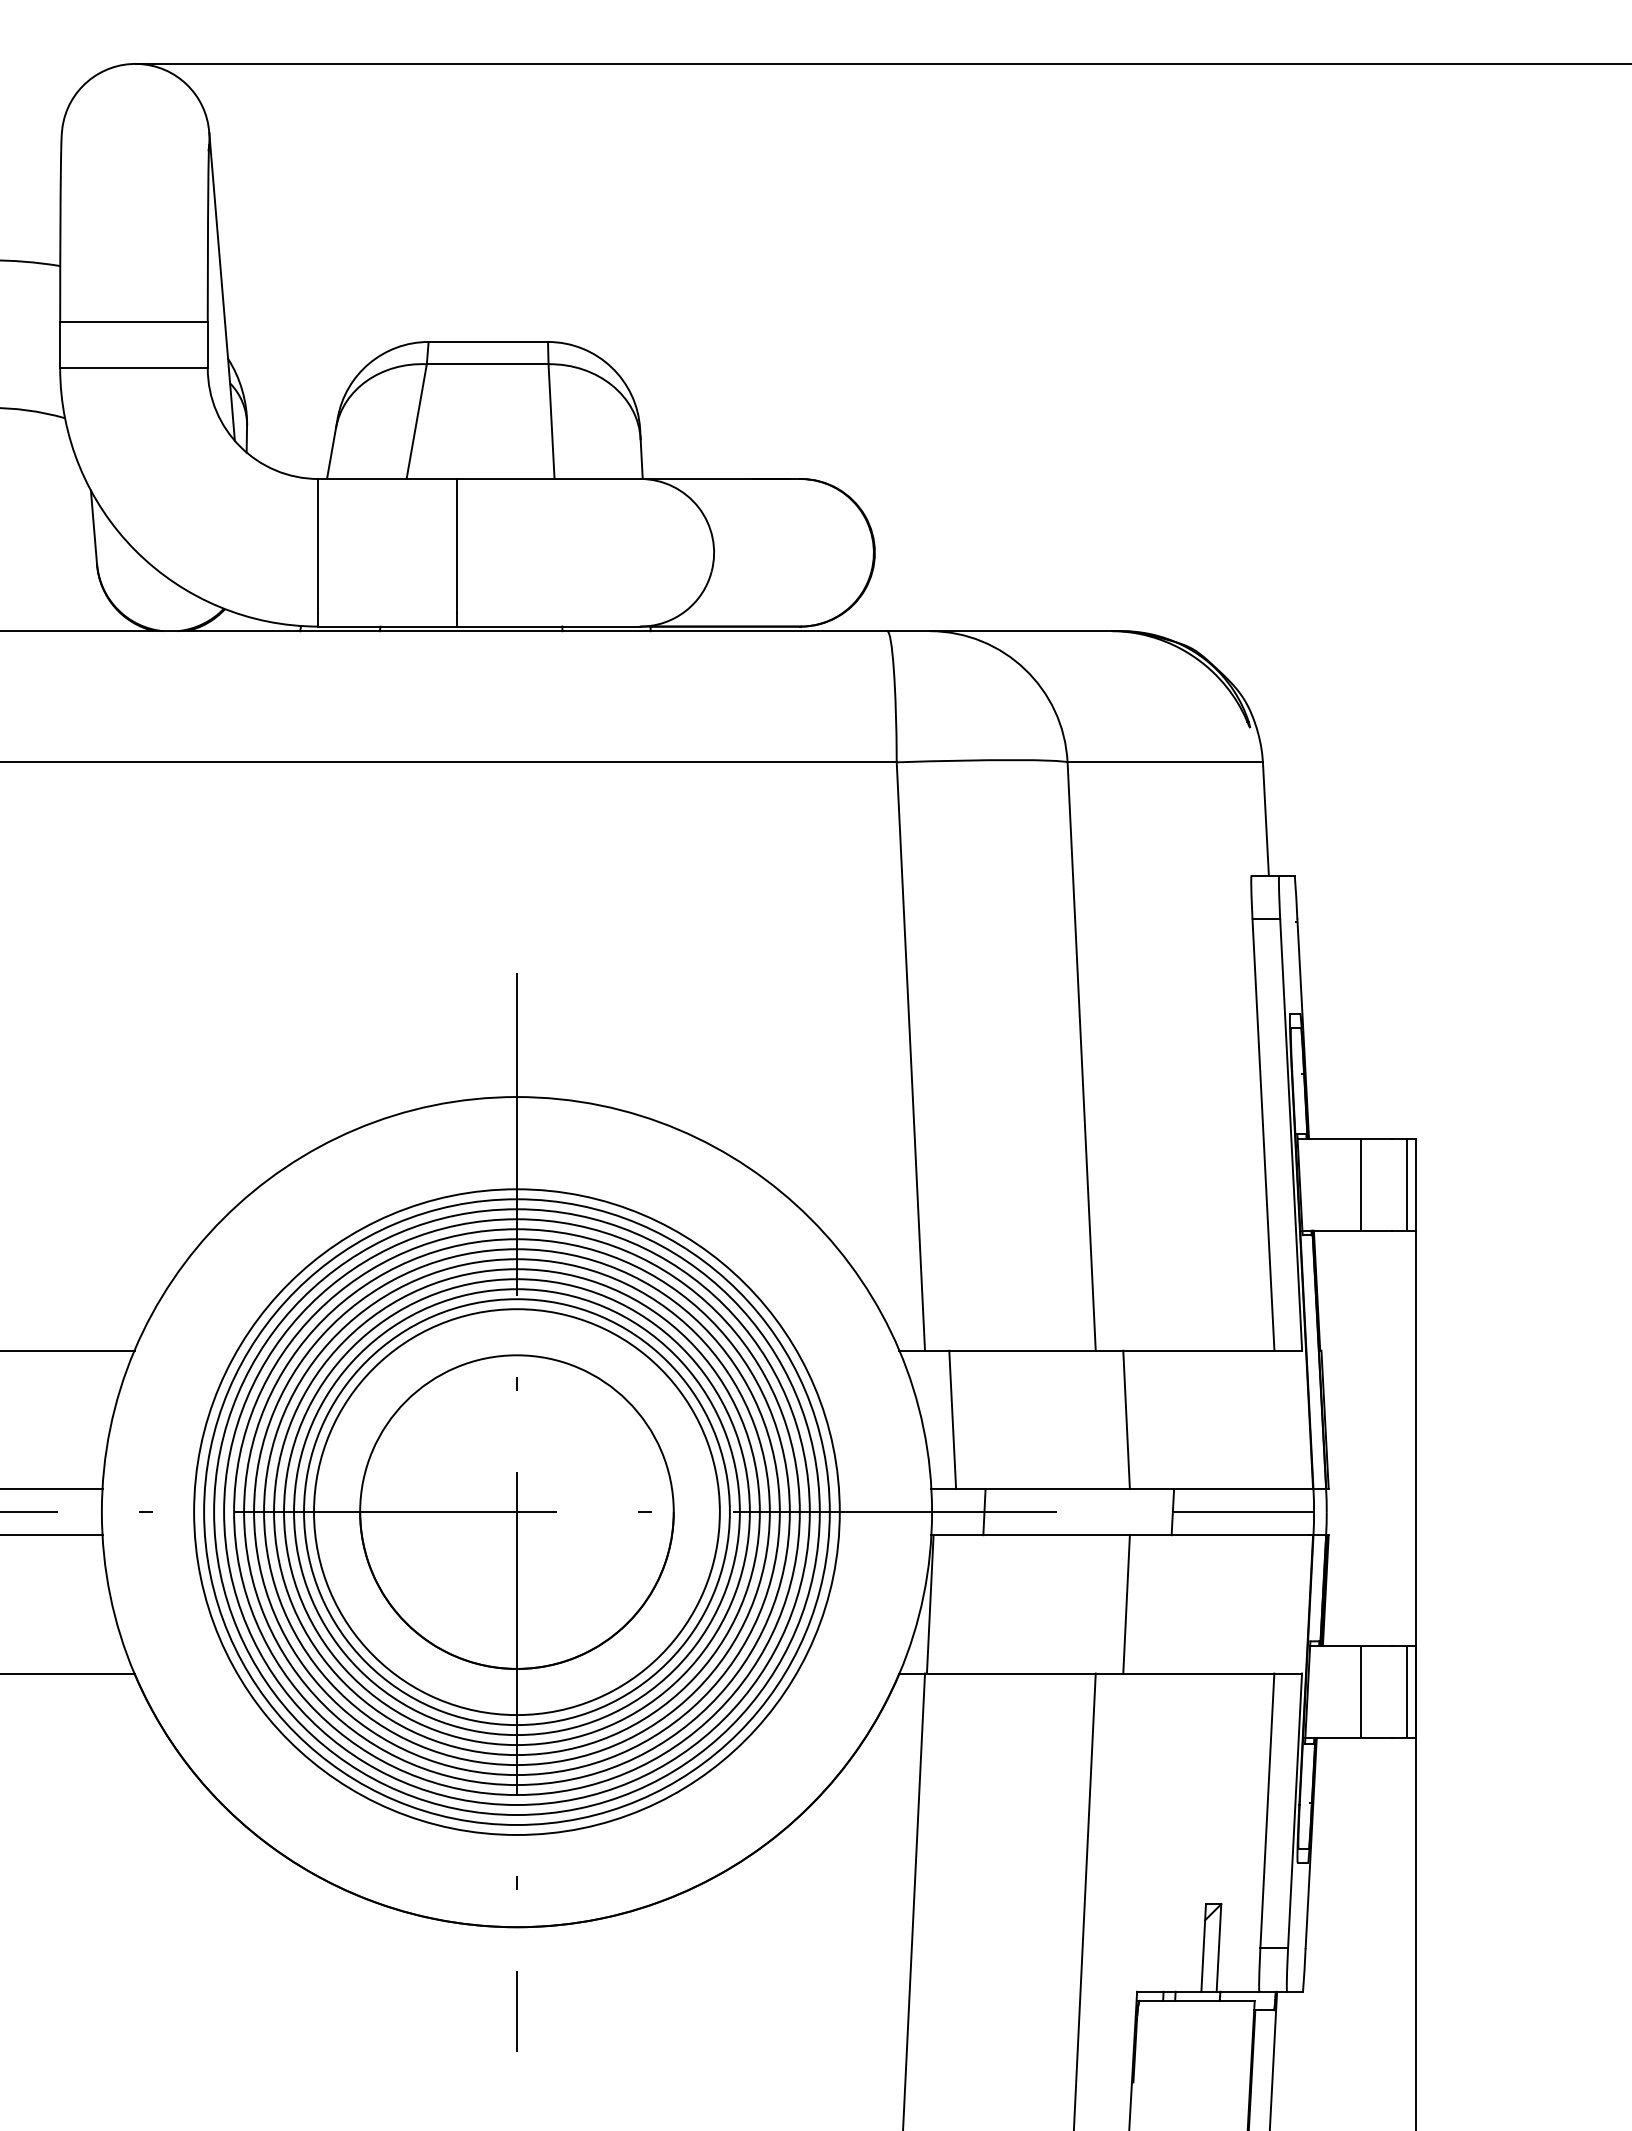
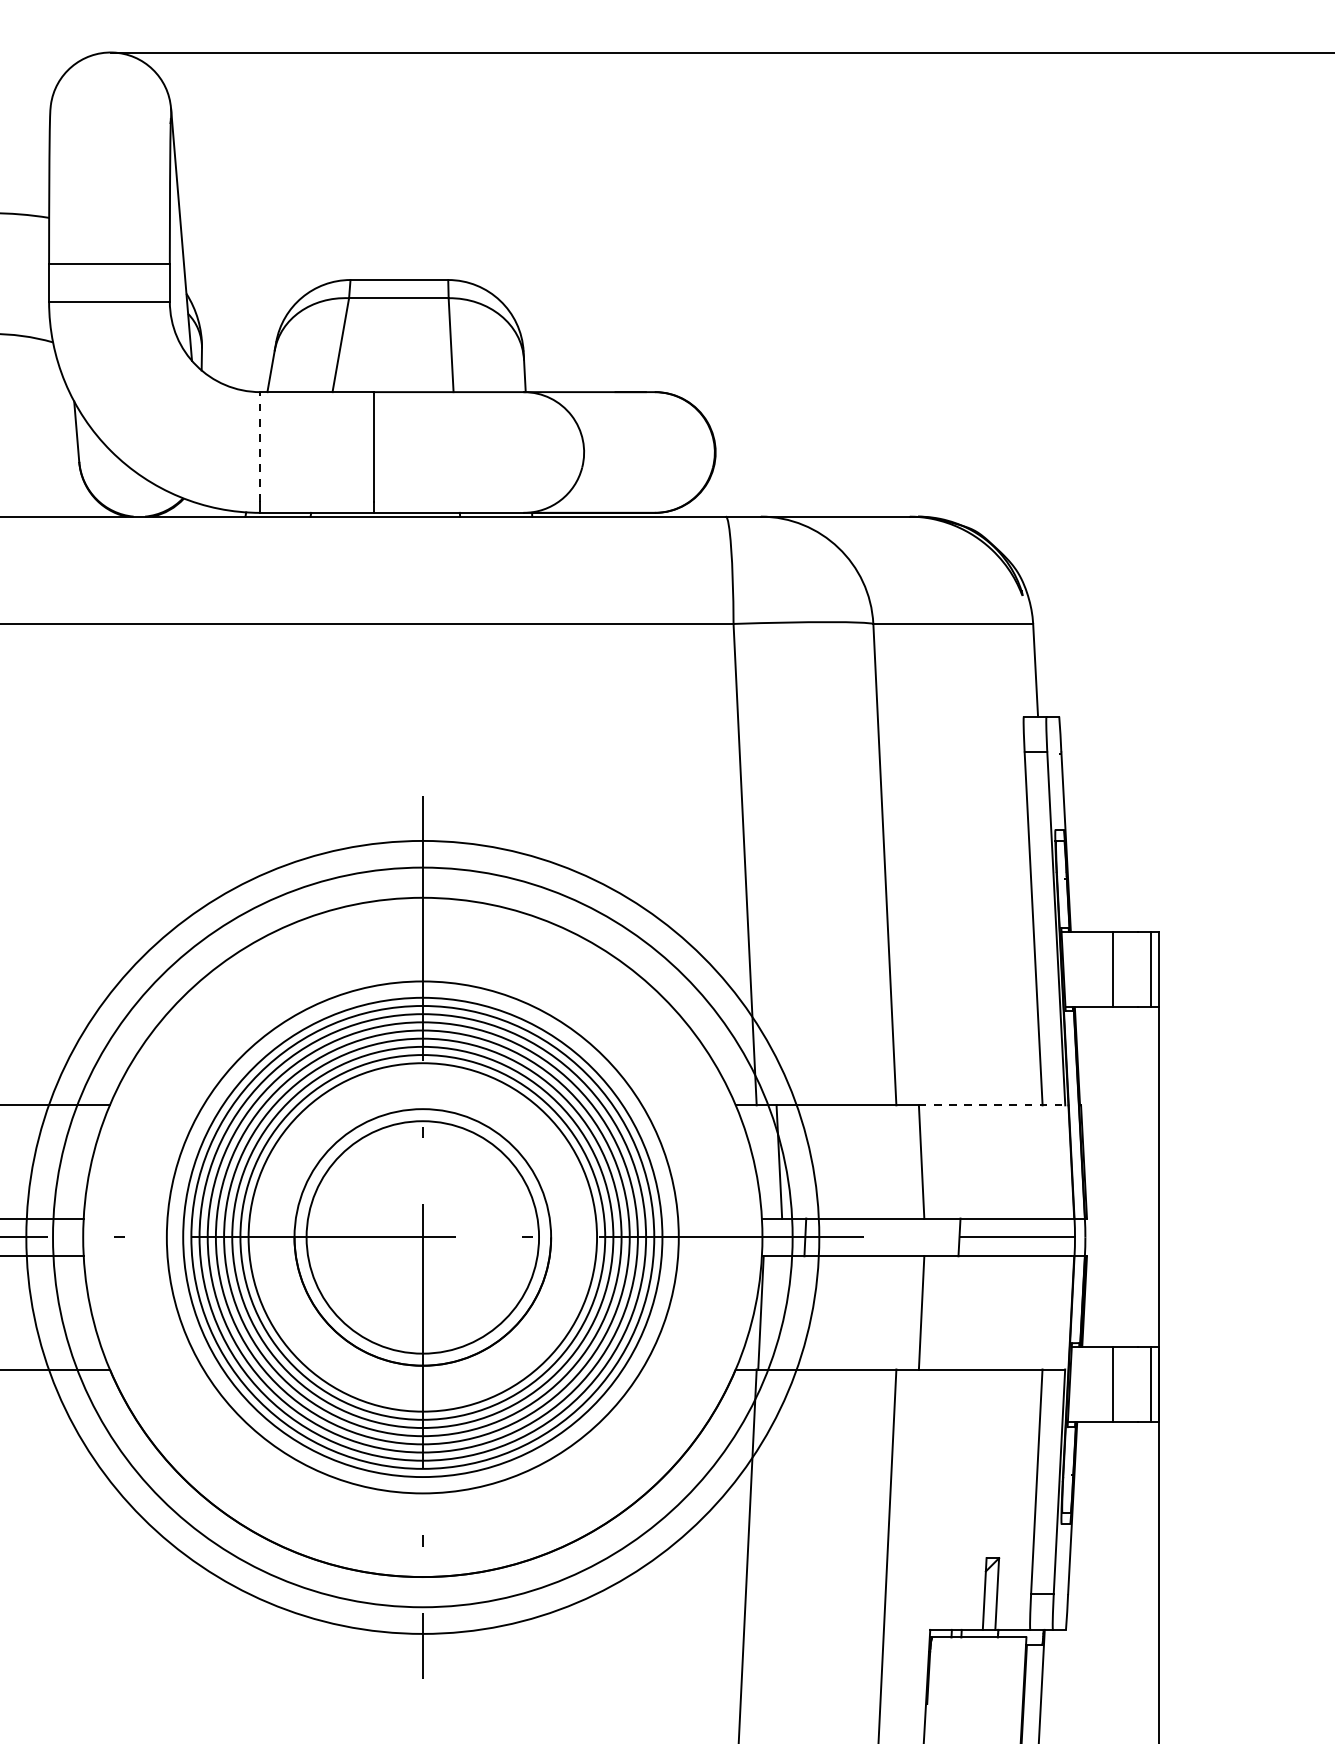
line: (318, 545) -> (260, 446), solid -> dashed
line: (1213, 1350) -> (992, 1105), solid -> dashed
circle: (516, 1511) -> (422, 1236), size x1.4
circle: (516, 1512) -> (422, 1237), size x0.7
circle: (516, 1512) -> (422, 1237), size x1.6

